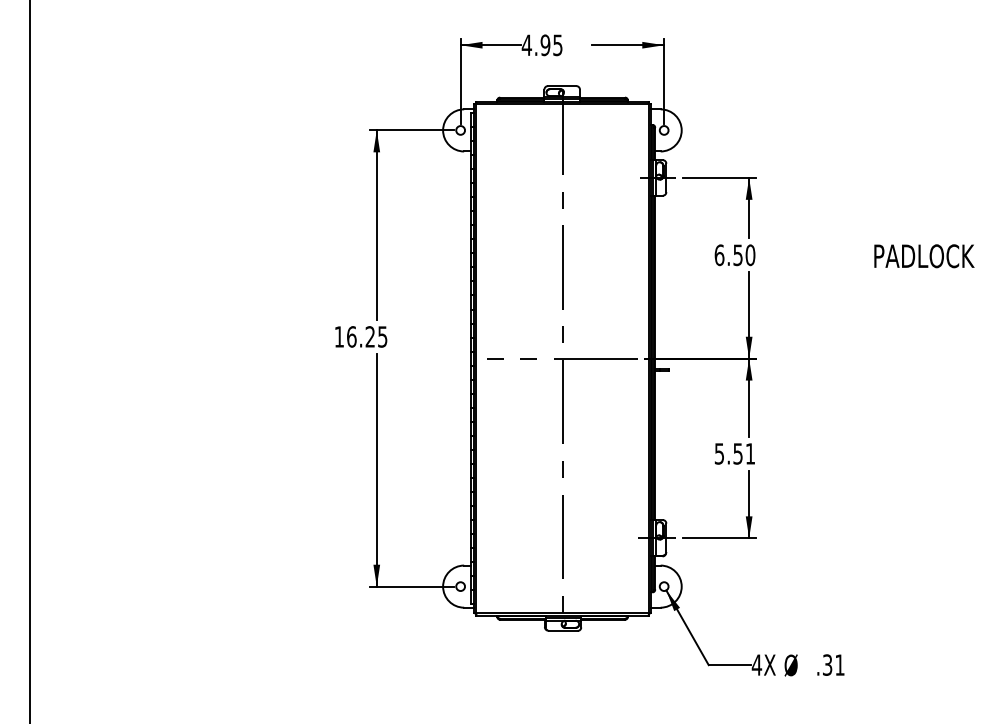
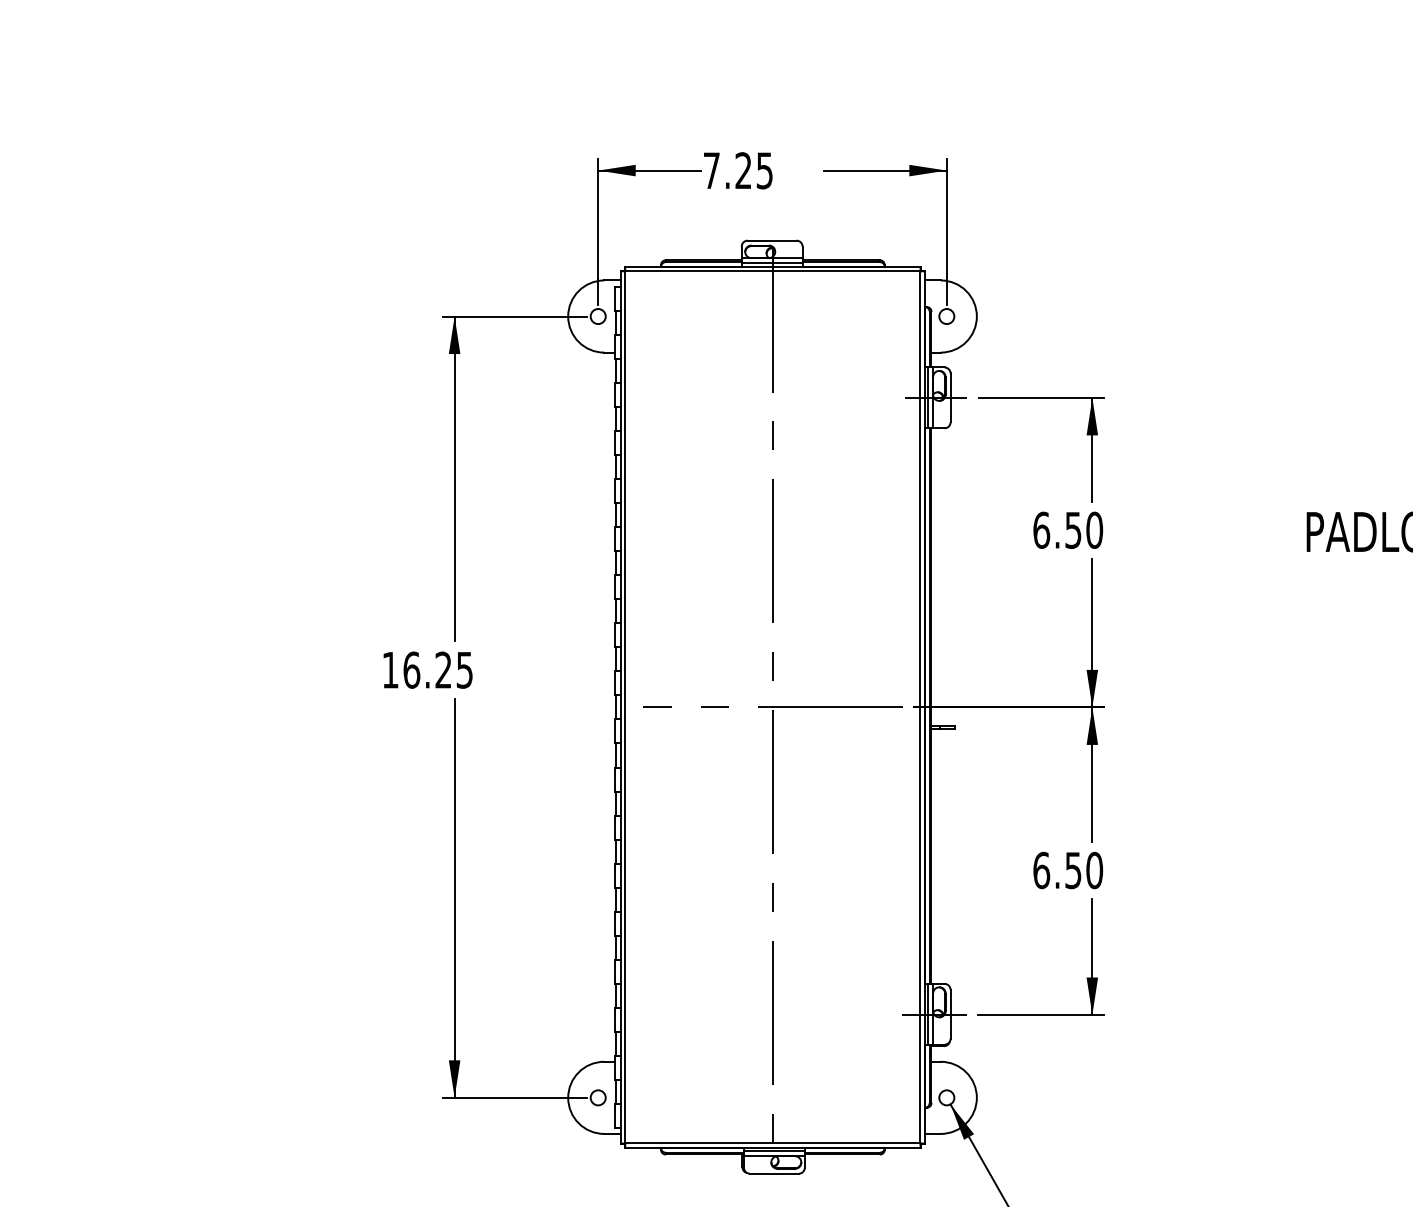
text: (535, 45) -> (726, 171), 4.95 -> 7.25
text: (734, 453) -> (1067, 869), 5.51 -> 6.50

